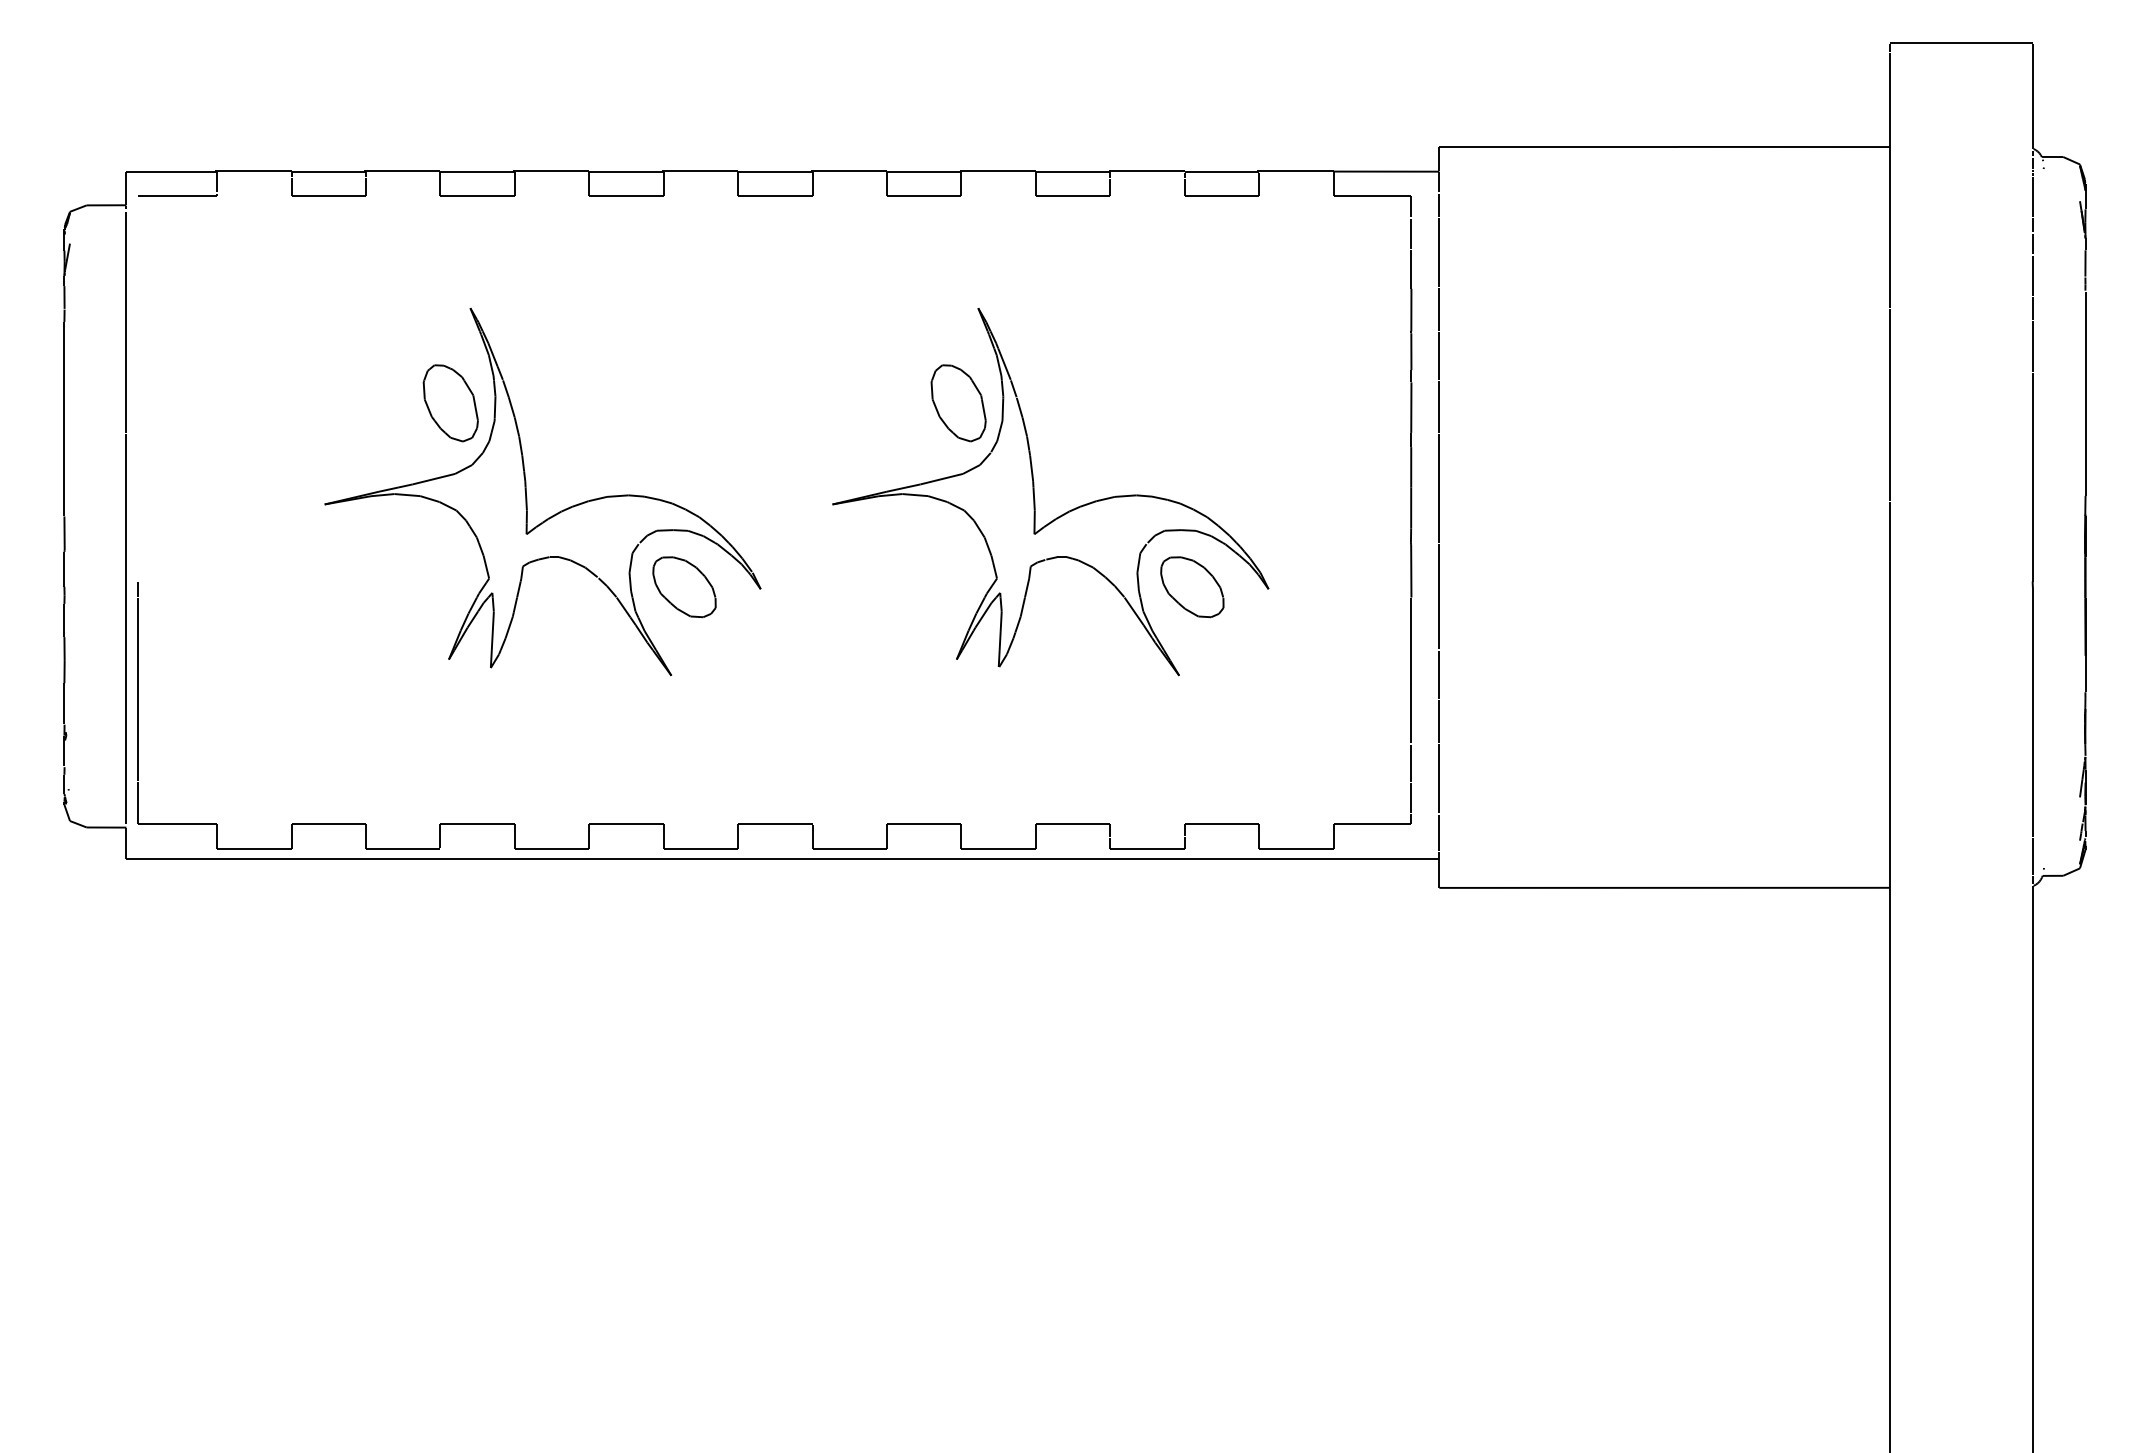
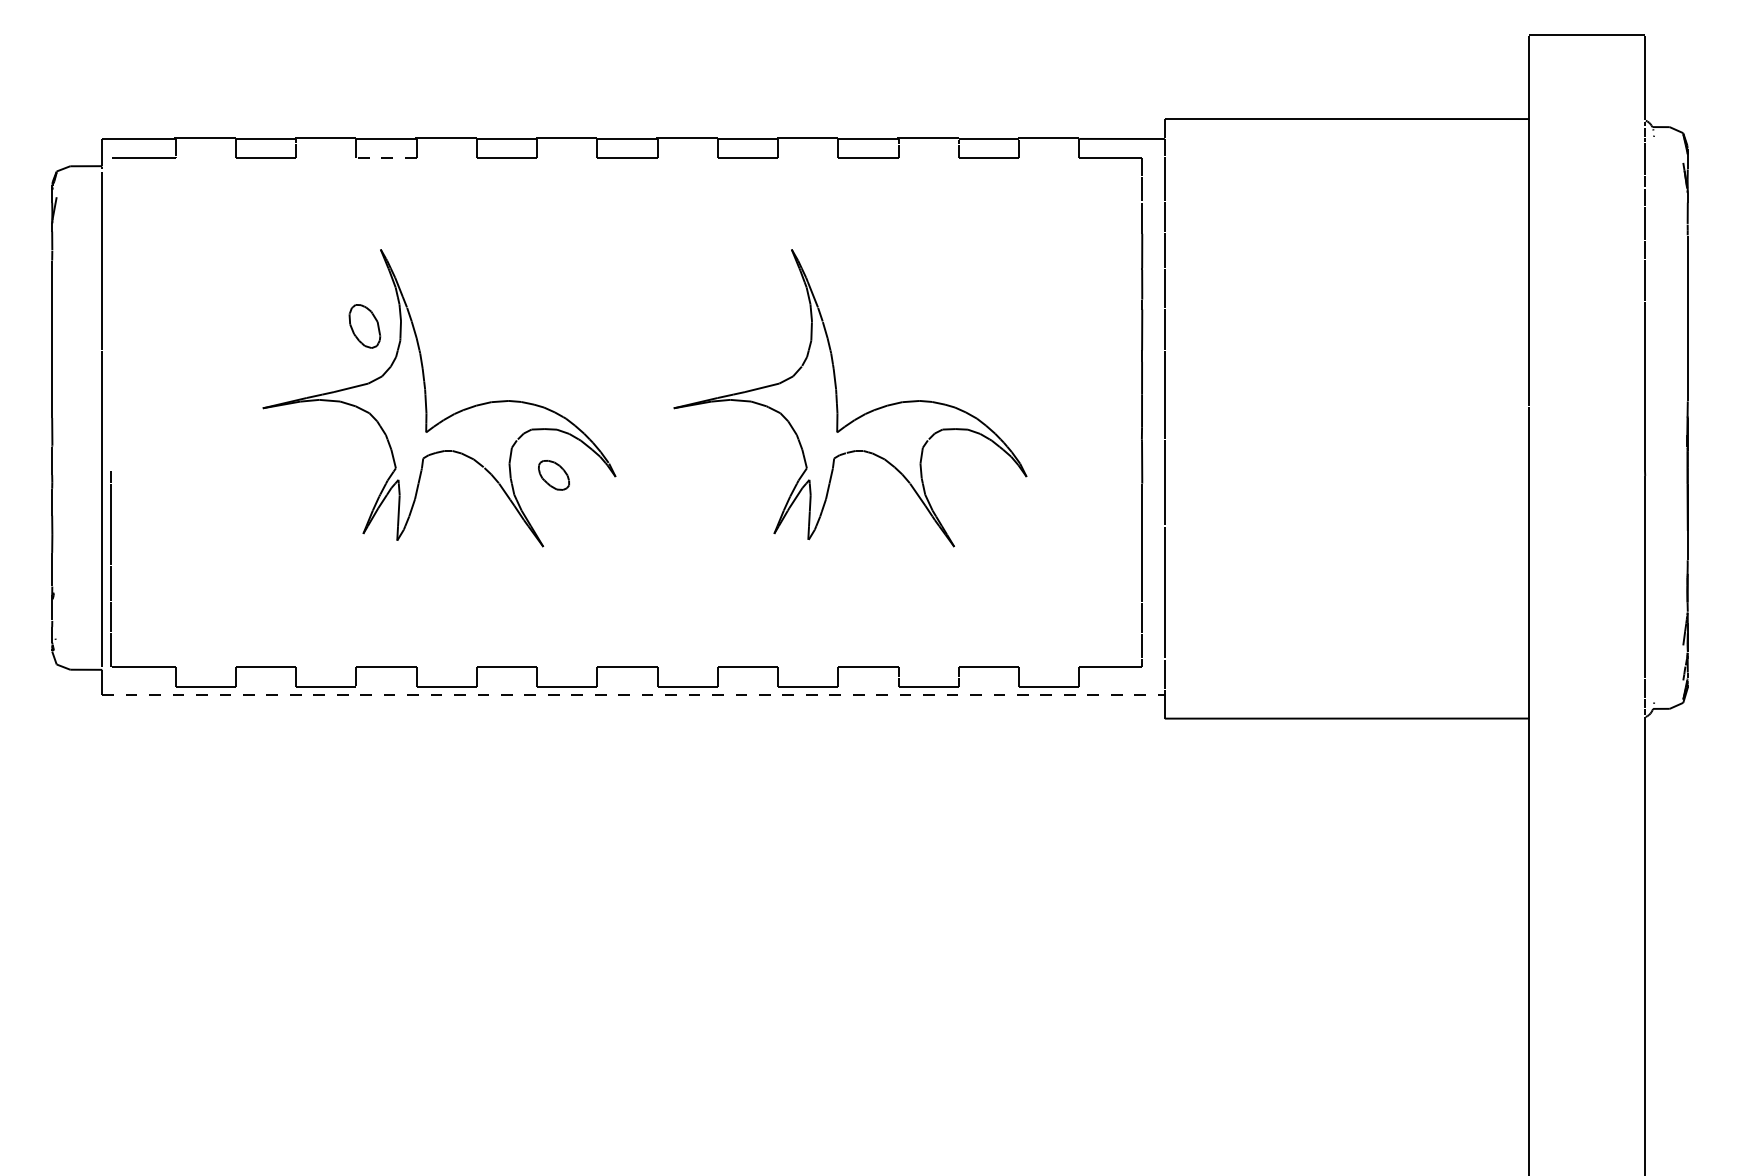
line: (477, 195) -> (386, 158), solid -> dashed
part: (450, 403) -> (364, 326), size x0.7
part: (958, 403) -> (775, 326), removed
part: (683, 587) -> (553, 475), size x0.6
part: (1191, 587) -> (964, 475), removed
line: (783, 859) -> (634, 695), solid -> dashed

